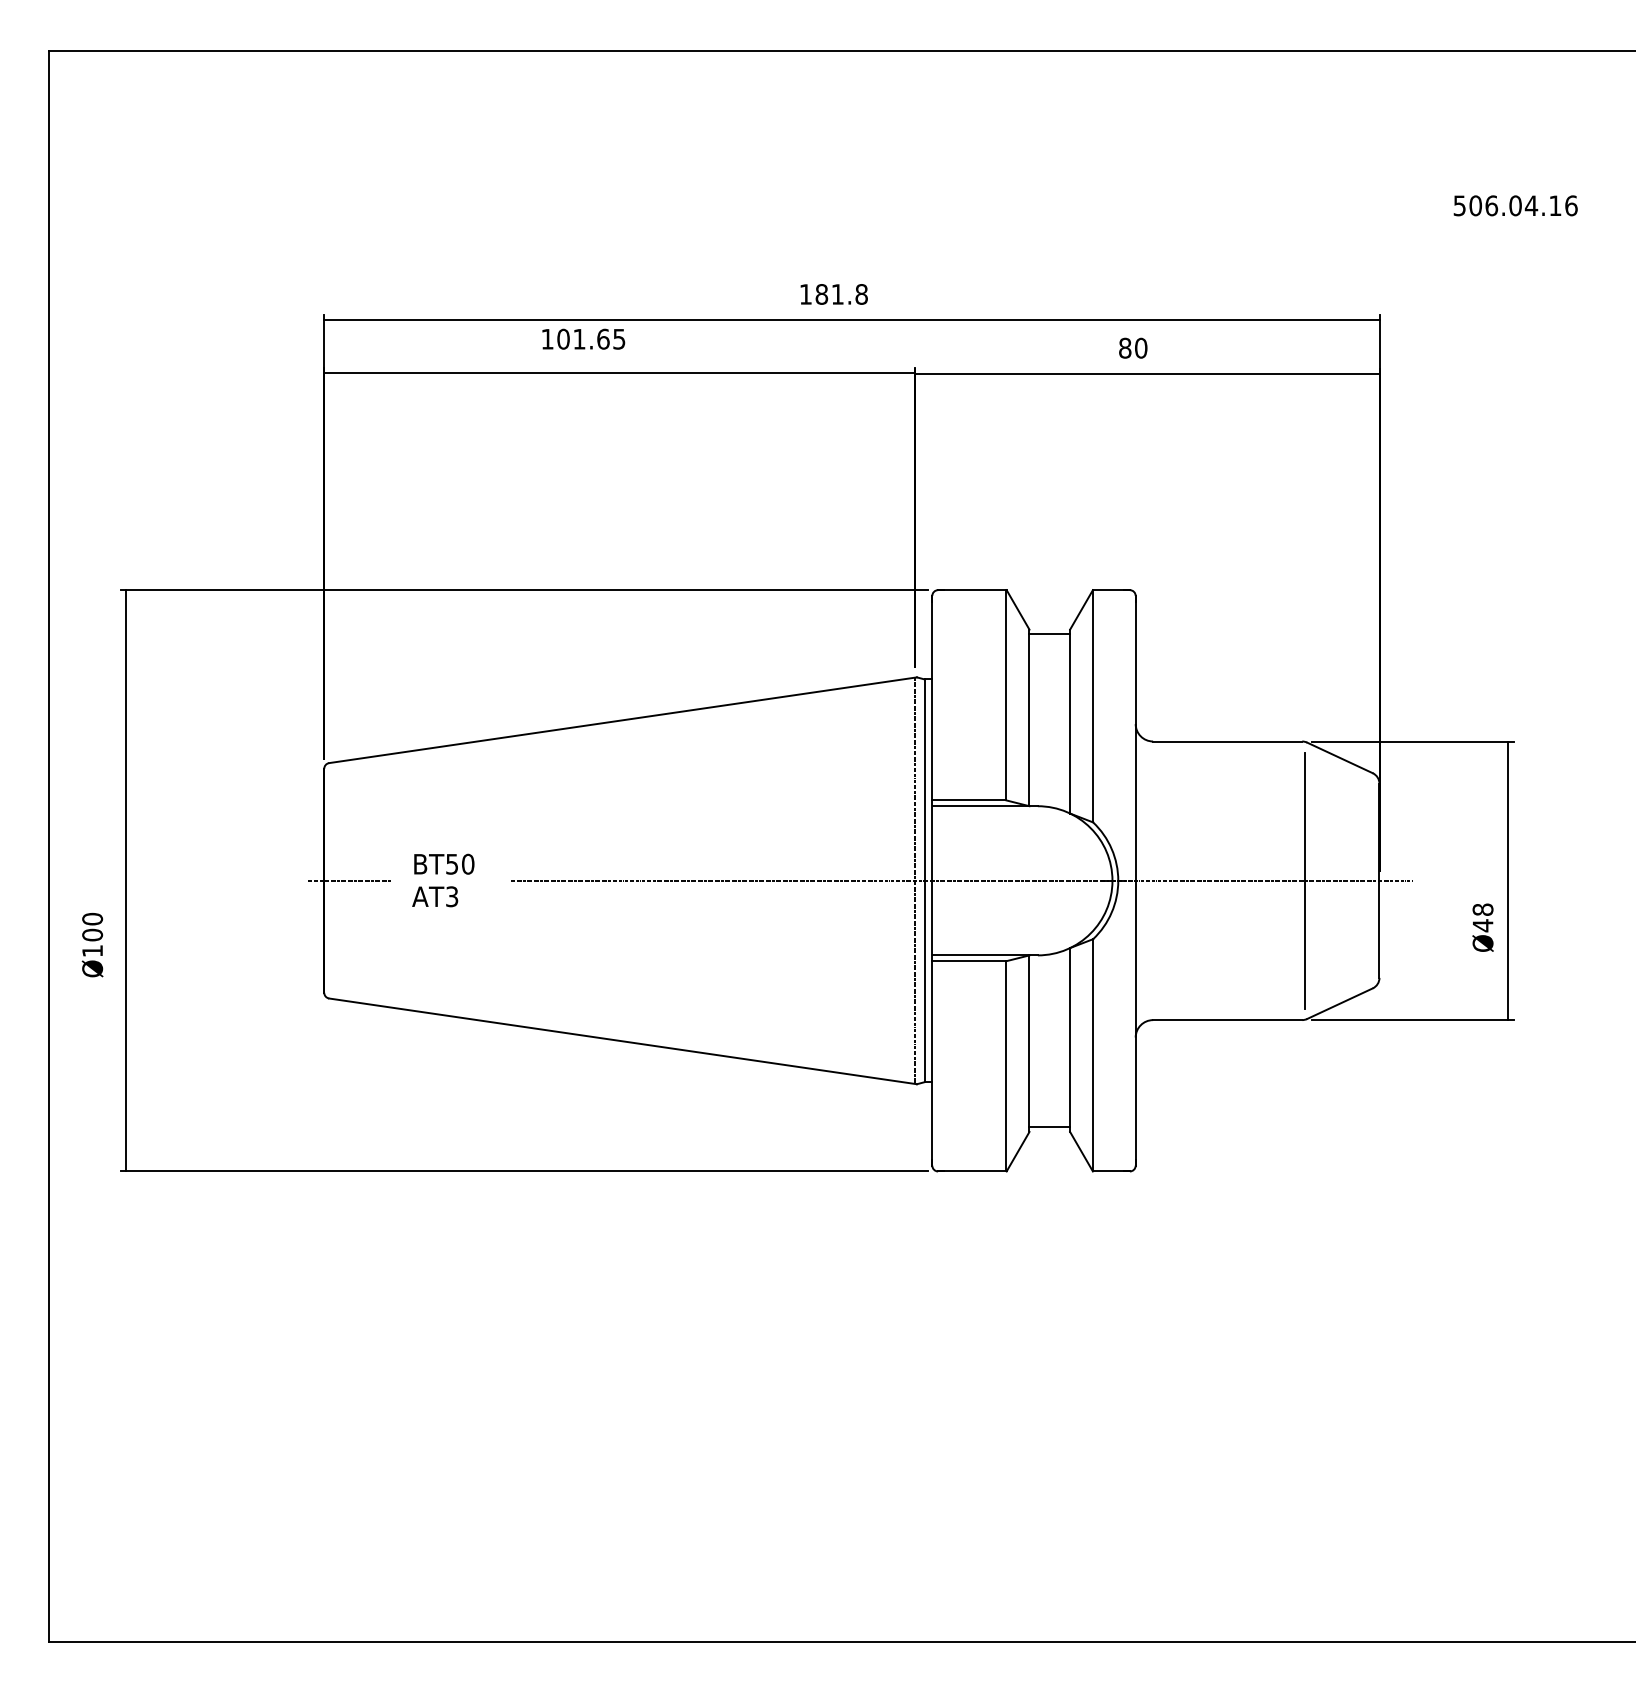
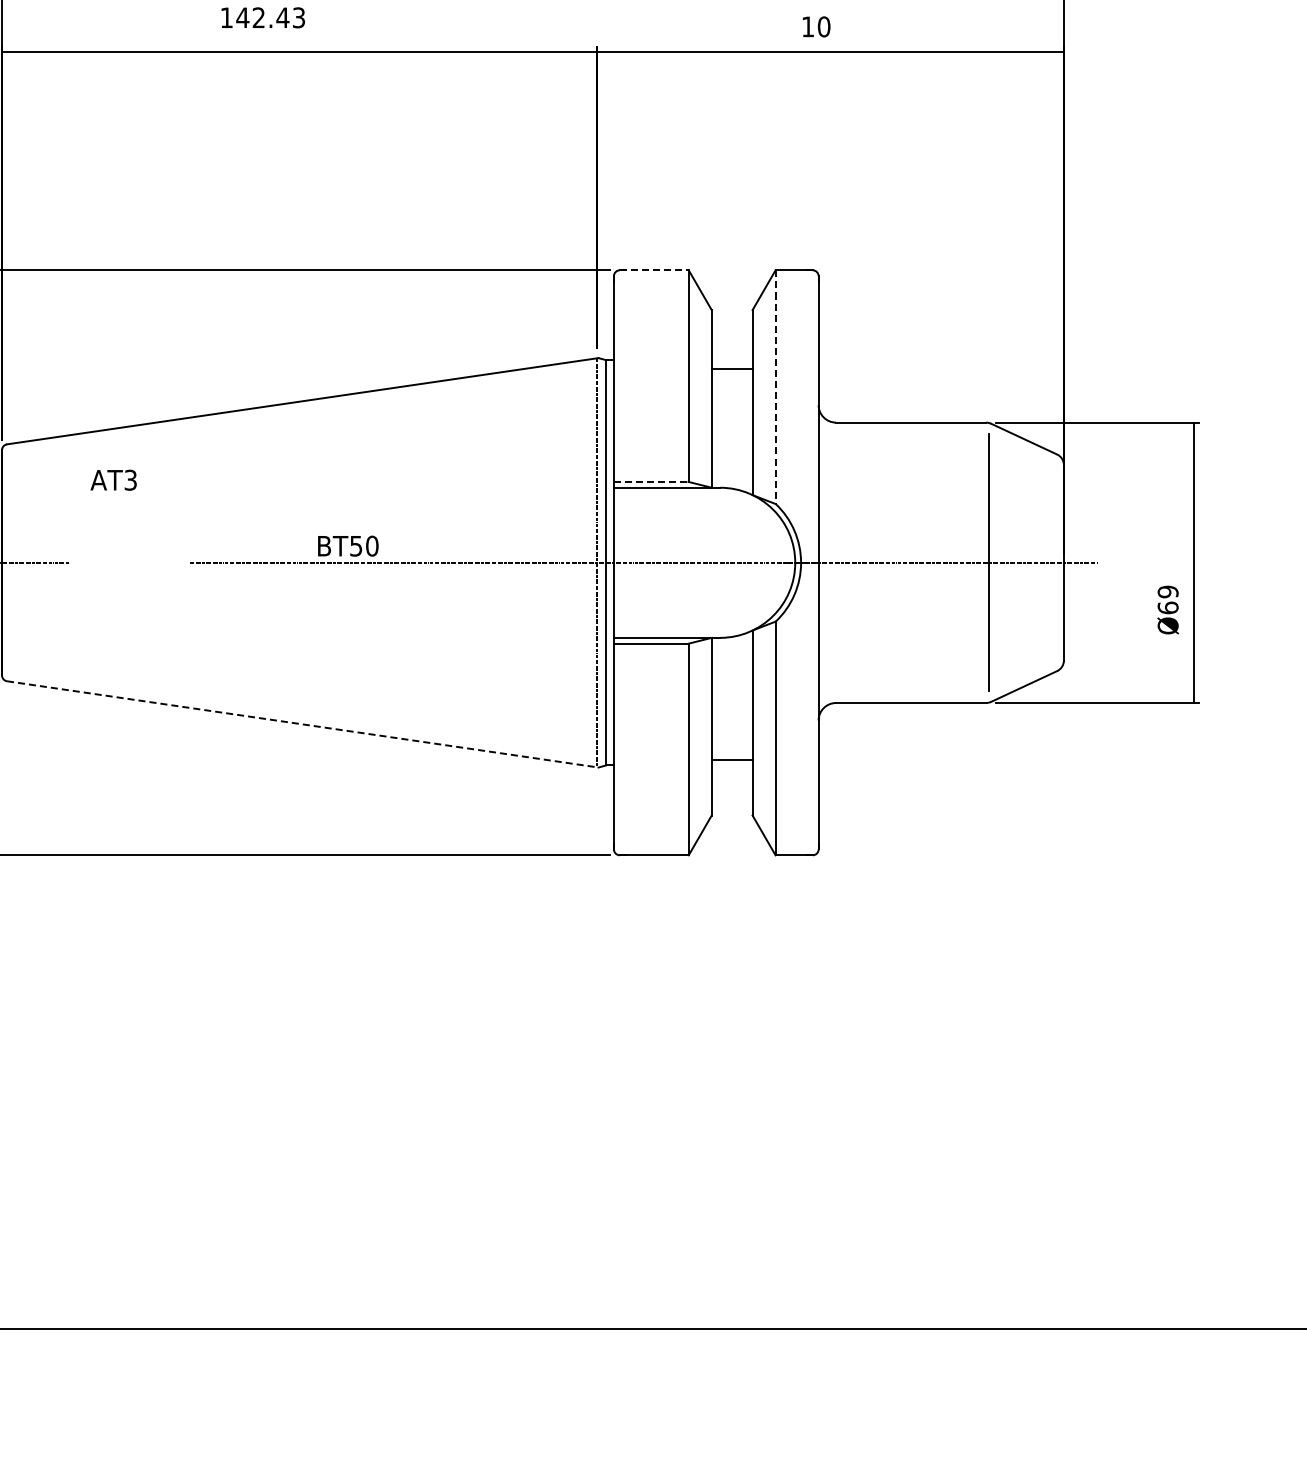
text: (590, 338) -> (269, 17), 101.65 -> 142.43
text: (1125, 347) -> (808, 26), 80 -> 10
line: (972, 590) -> (654, 270), solid -> dashed
line: (1049, 634) -> (731, 369), moved
line: (1093, 706) -> (776, 387), solid -> dashed
line: (969, 800) -> (651, 482), solid -> dashed
text: (444, 863) -> (348, 545), moved
text: (435, 896) -> (114, 479), moved
text: (1482, 917) -> (1167, 599), Ø48 -> Ø69
line: (623, 1041) -> (303, 724), solid -> dashed
line: (1049, 1127) -> (731, 759), moved

